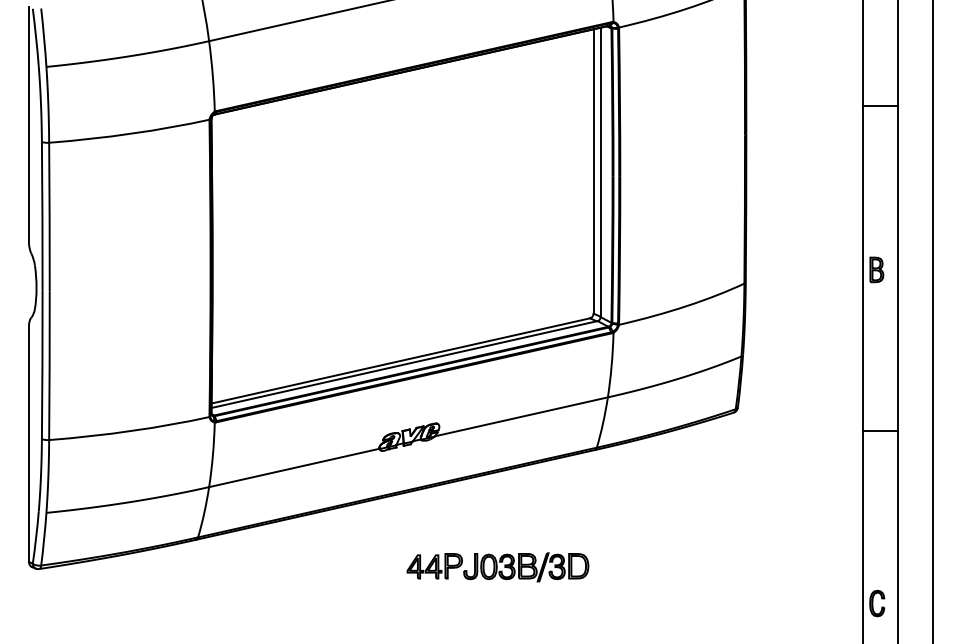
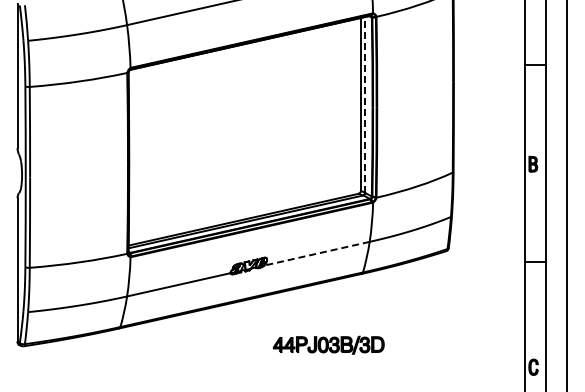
line: (600, 171) -> (365, 104), solid -> dashed
line: (522, 416) -> (317, 253), solid -> dashed
part: (497, 566) -> (328, 344), moved

